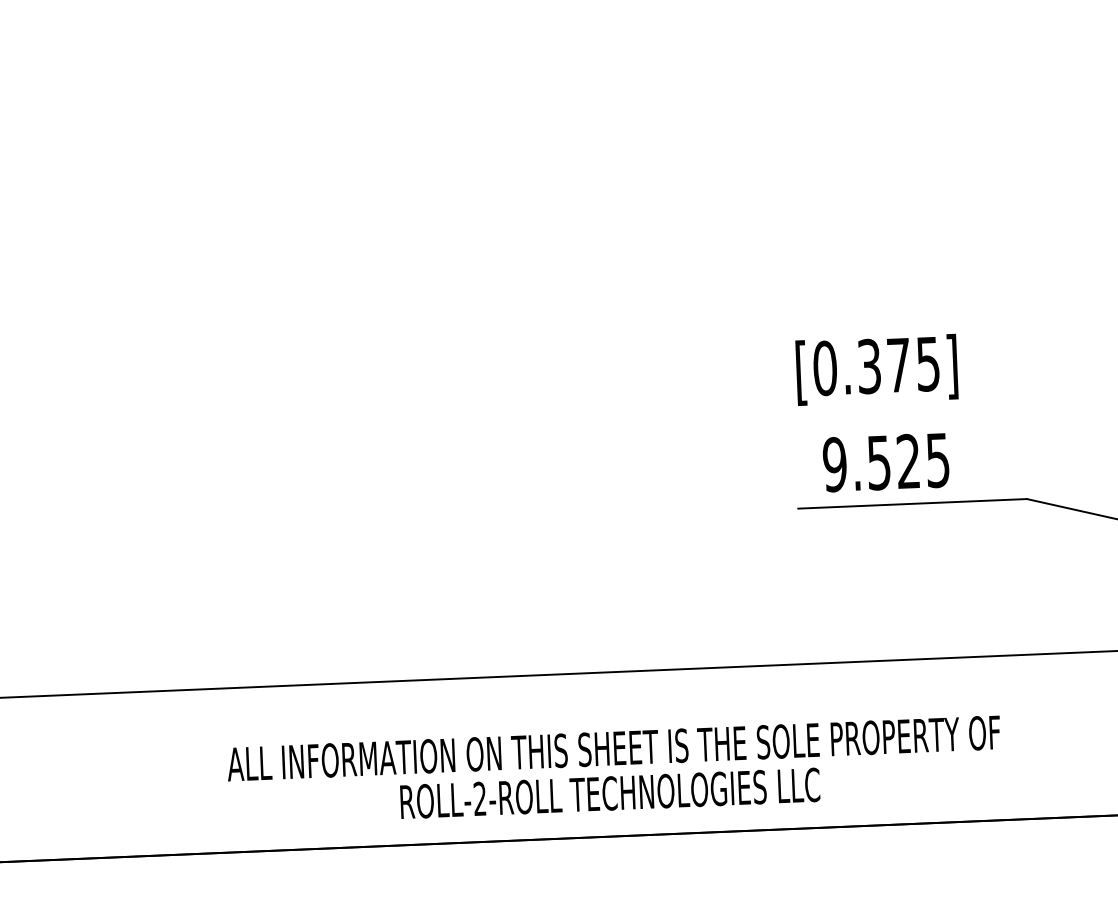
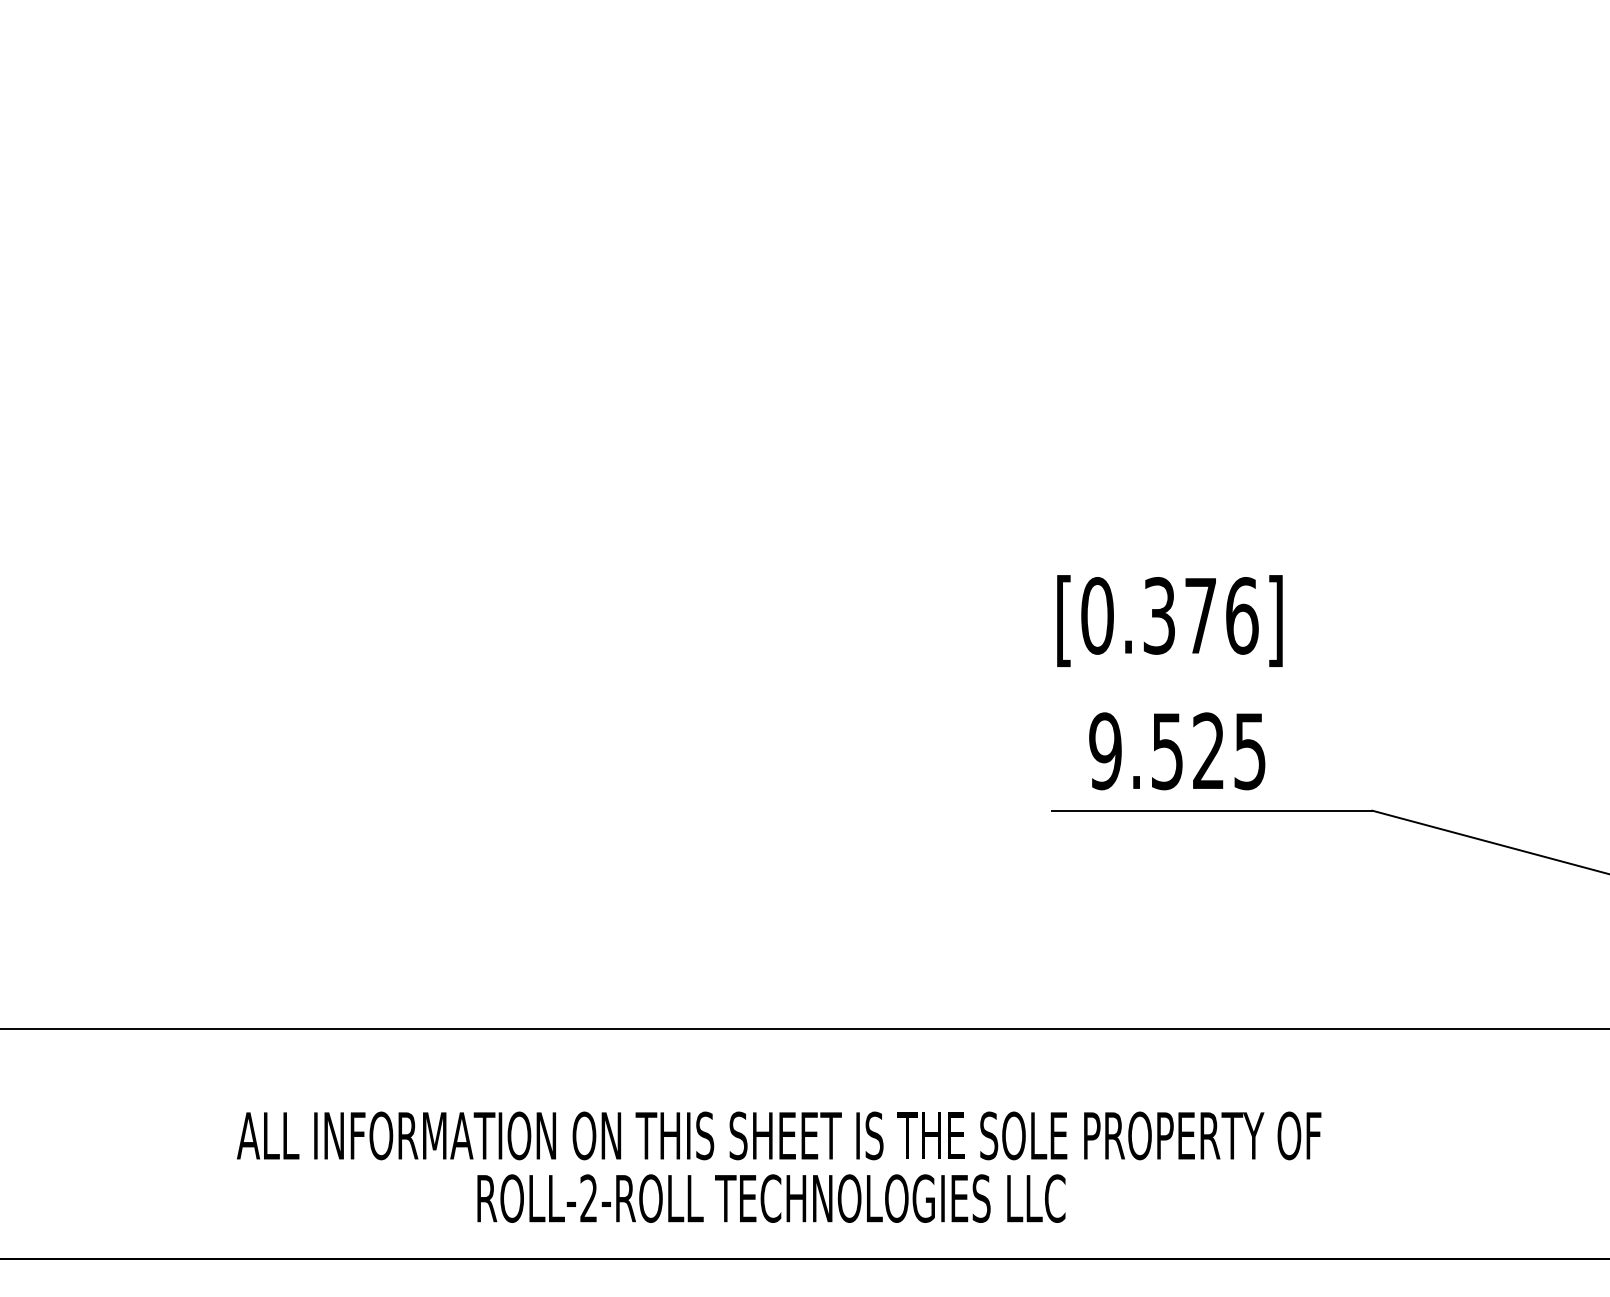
text: (928, 363) -> (1242, 615), [0.375] -> [0.376]

